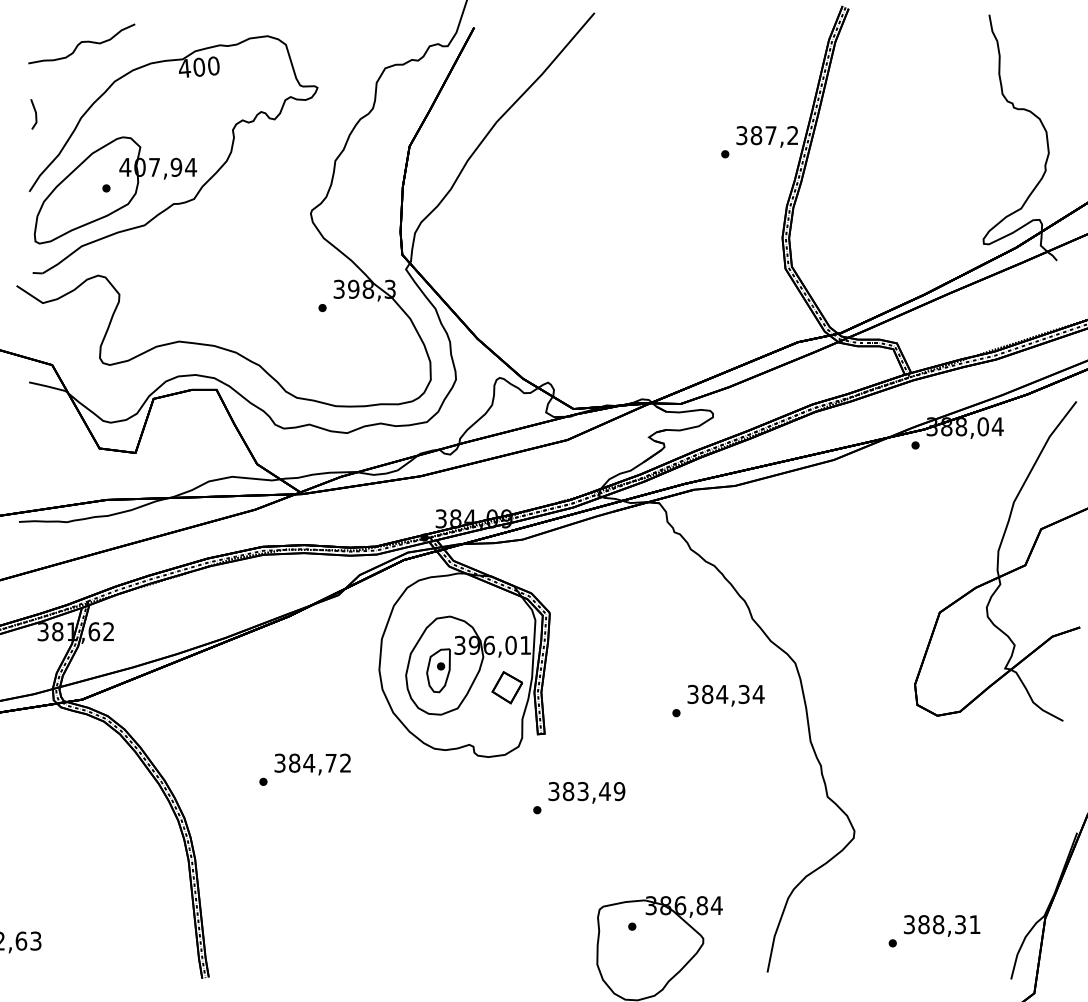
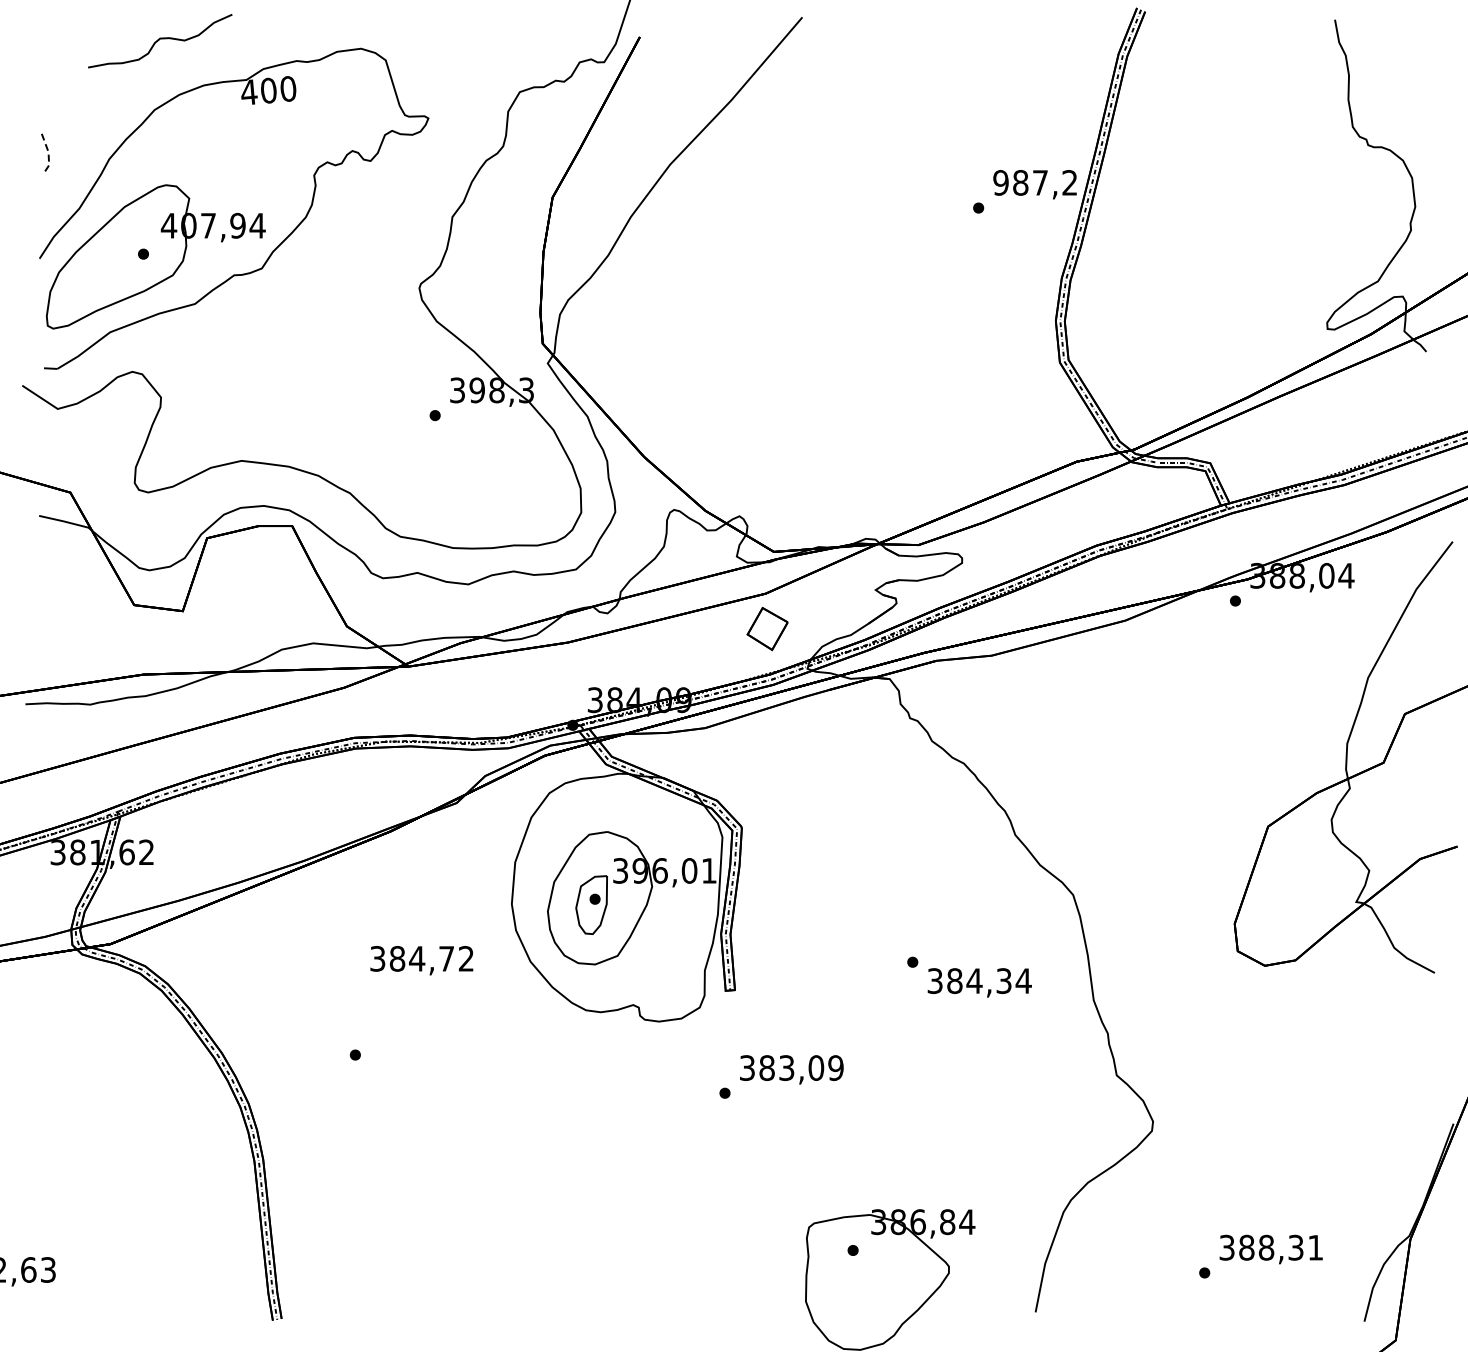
curve: (81, 43) -> (159, 40), moved
line: (36, 114) -> (48, 154), solid -> dashed
text: (741, 135) -> (1000, 182), 387,2 -> 987,2
part: (507, 687) -> (767, 628), moved
text: (725, 695) -> (979, 982), moved
text: (312, 764) -> (421, 960), moved
text: (605, 791) -> (816, 1067), 383,49 -> 383,09

